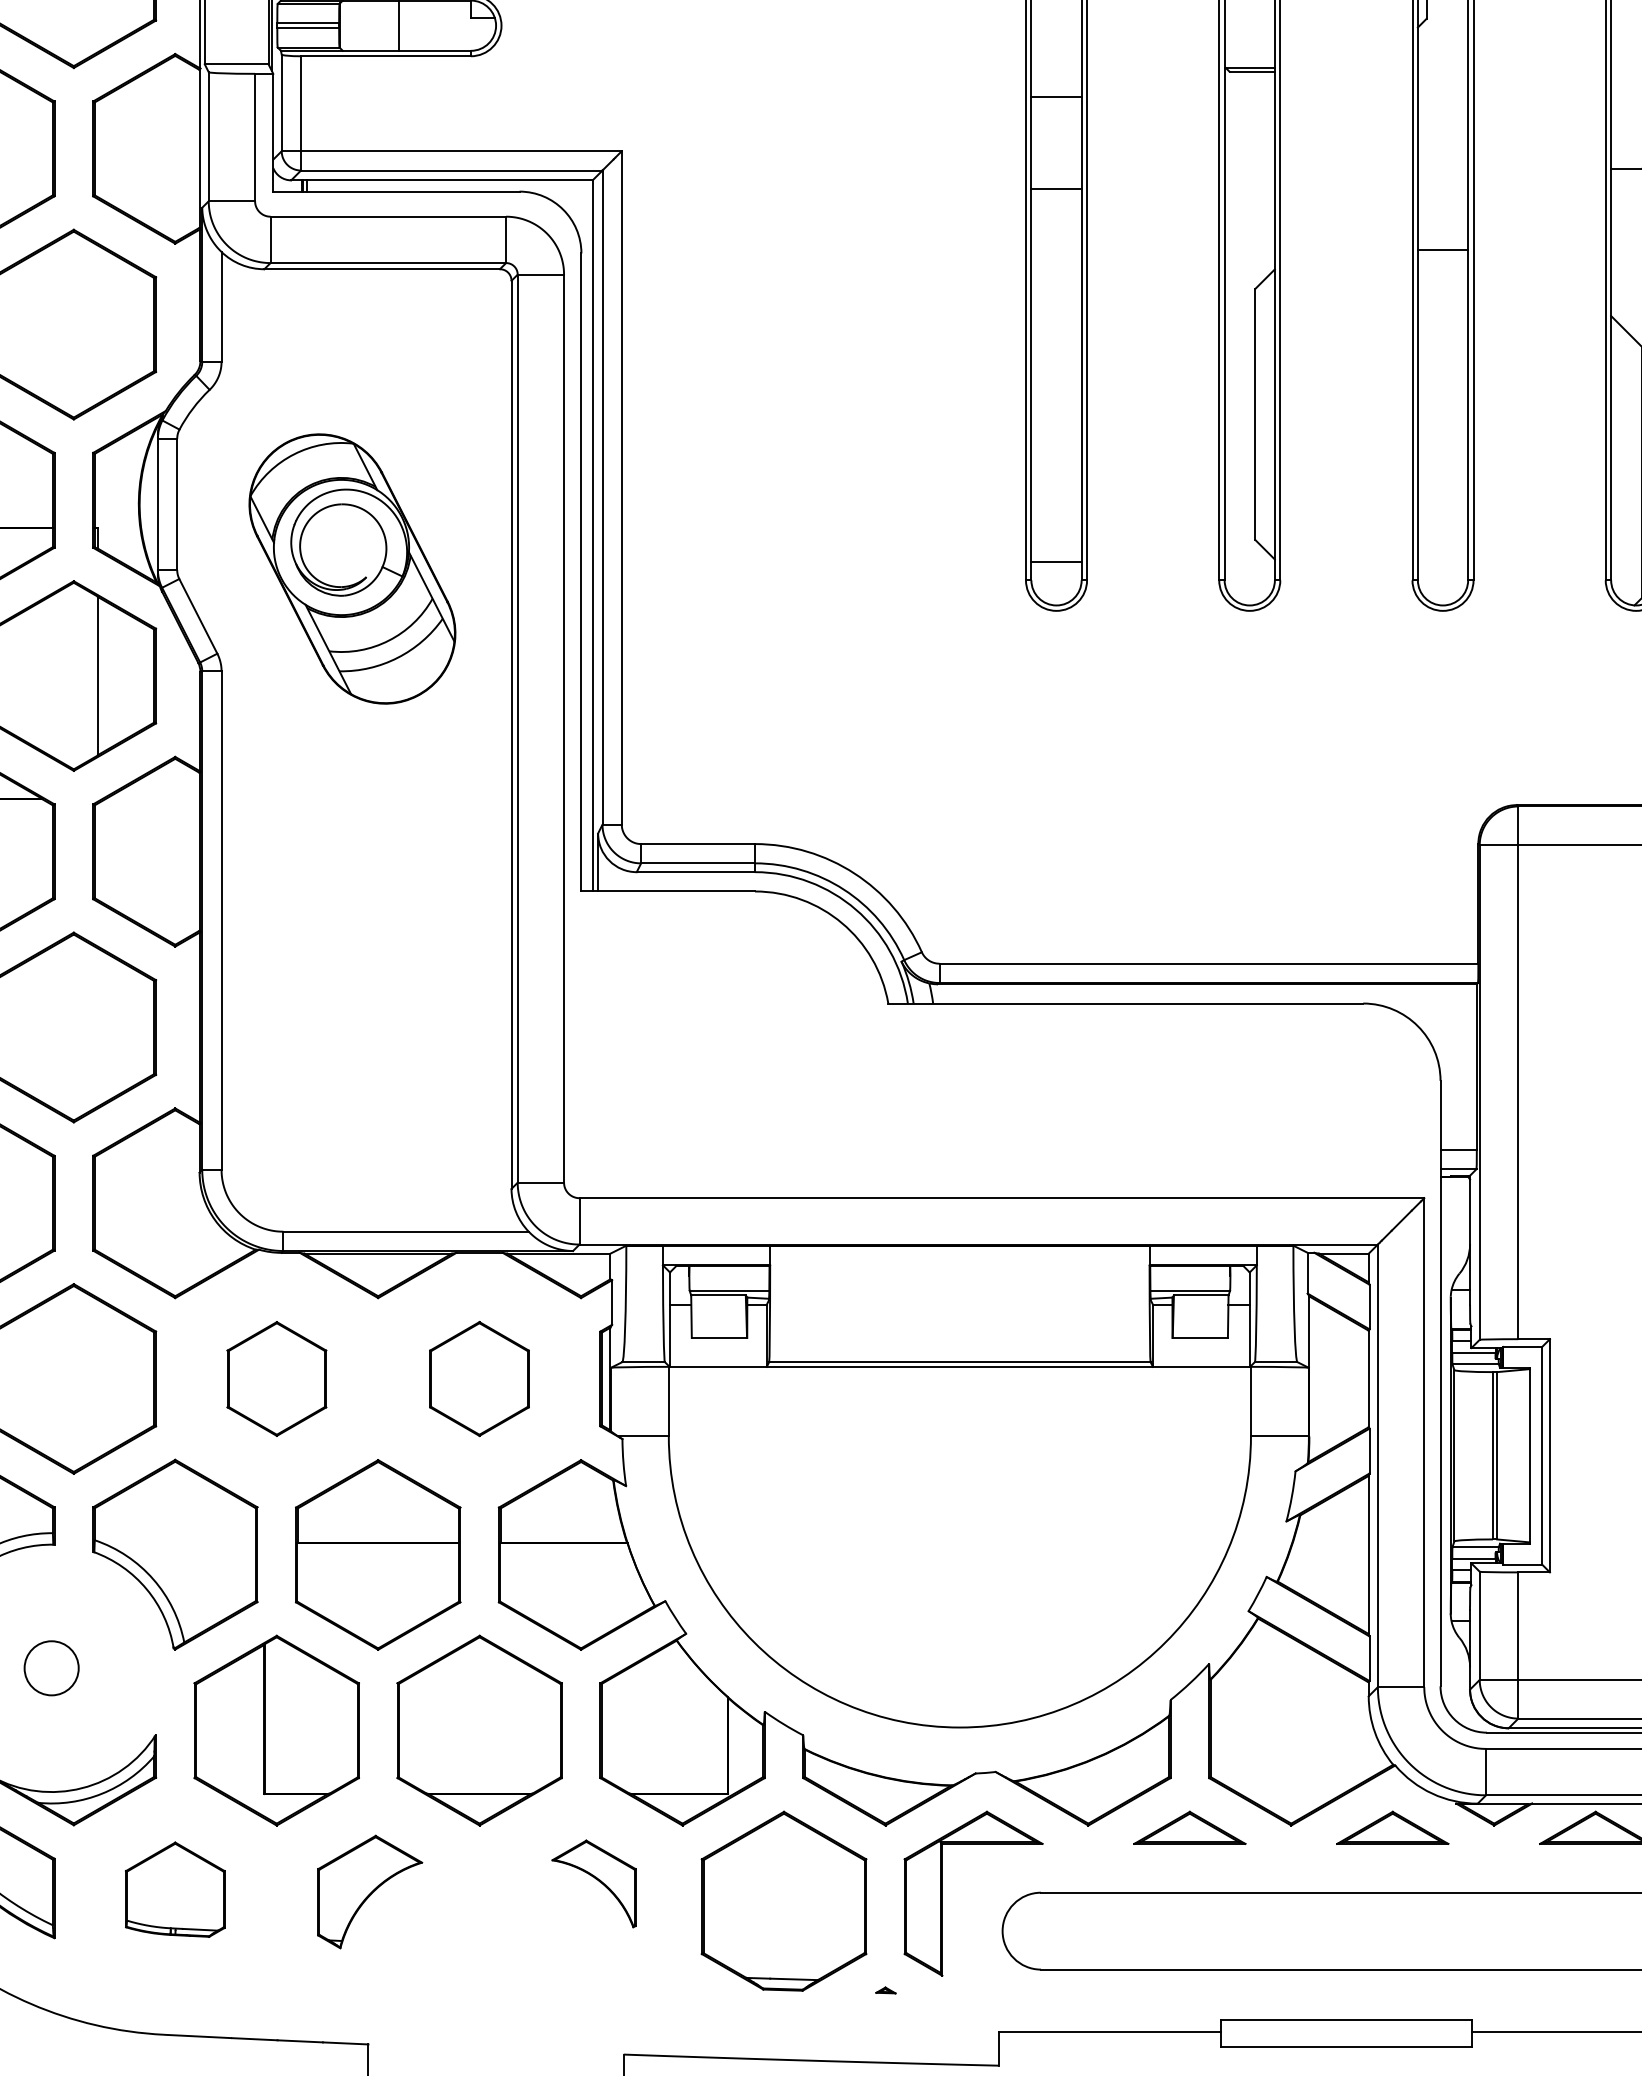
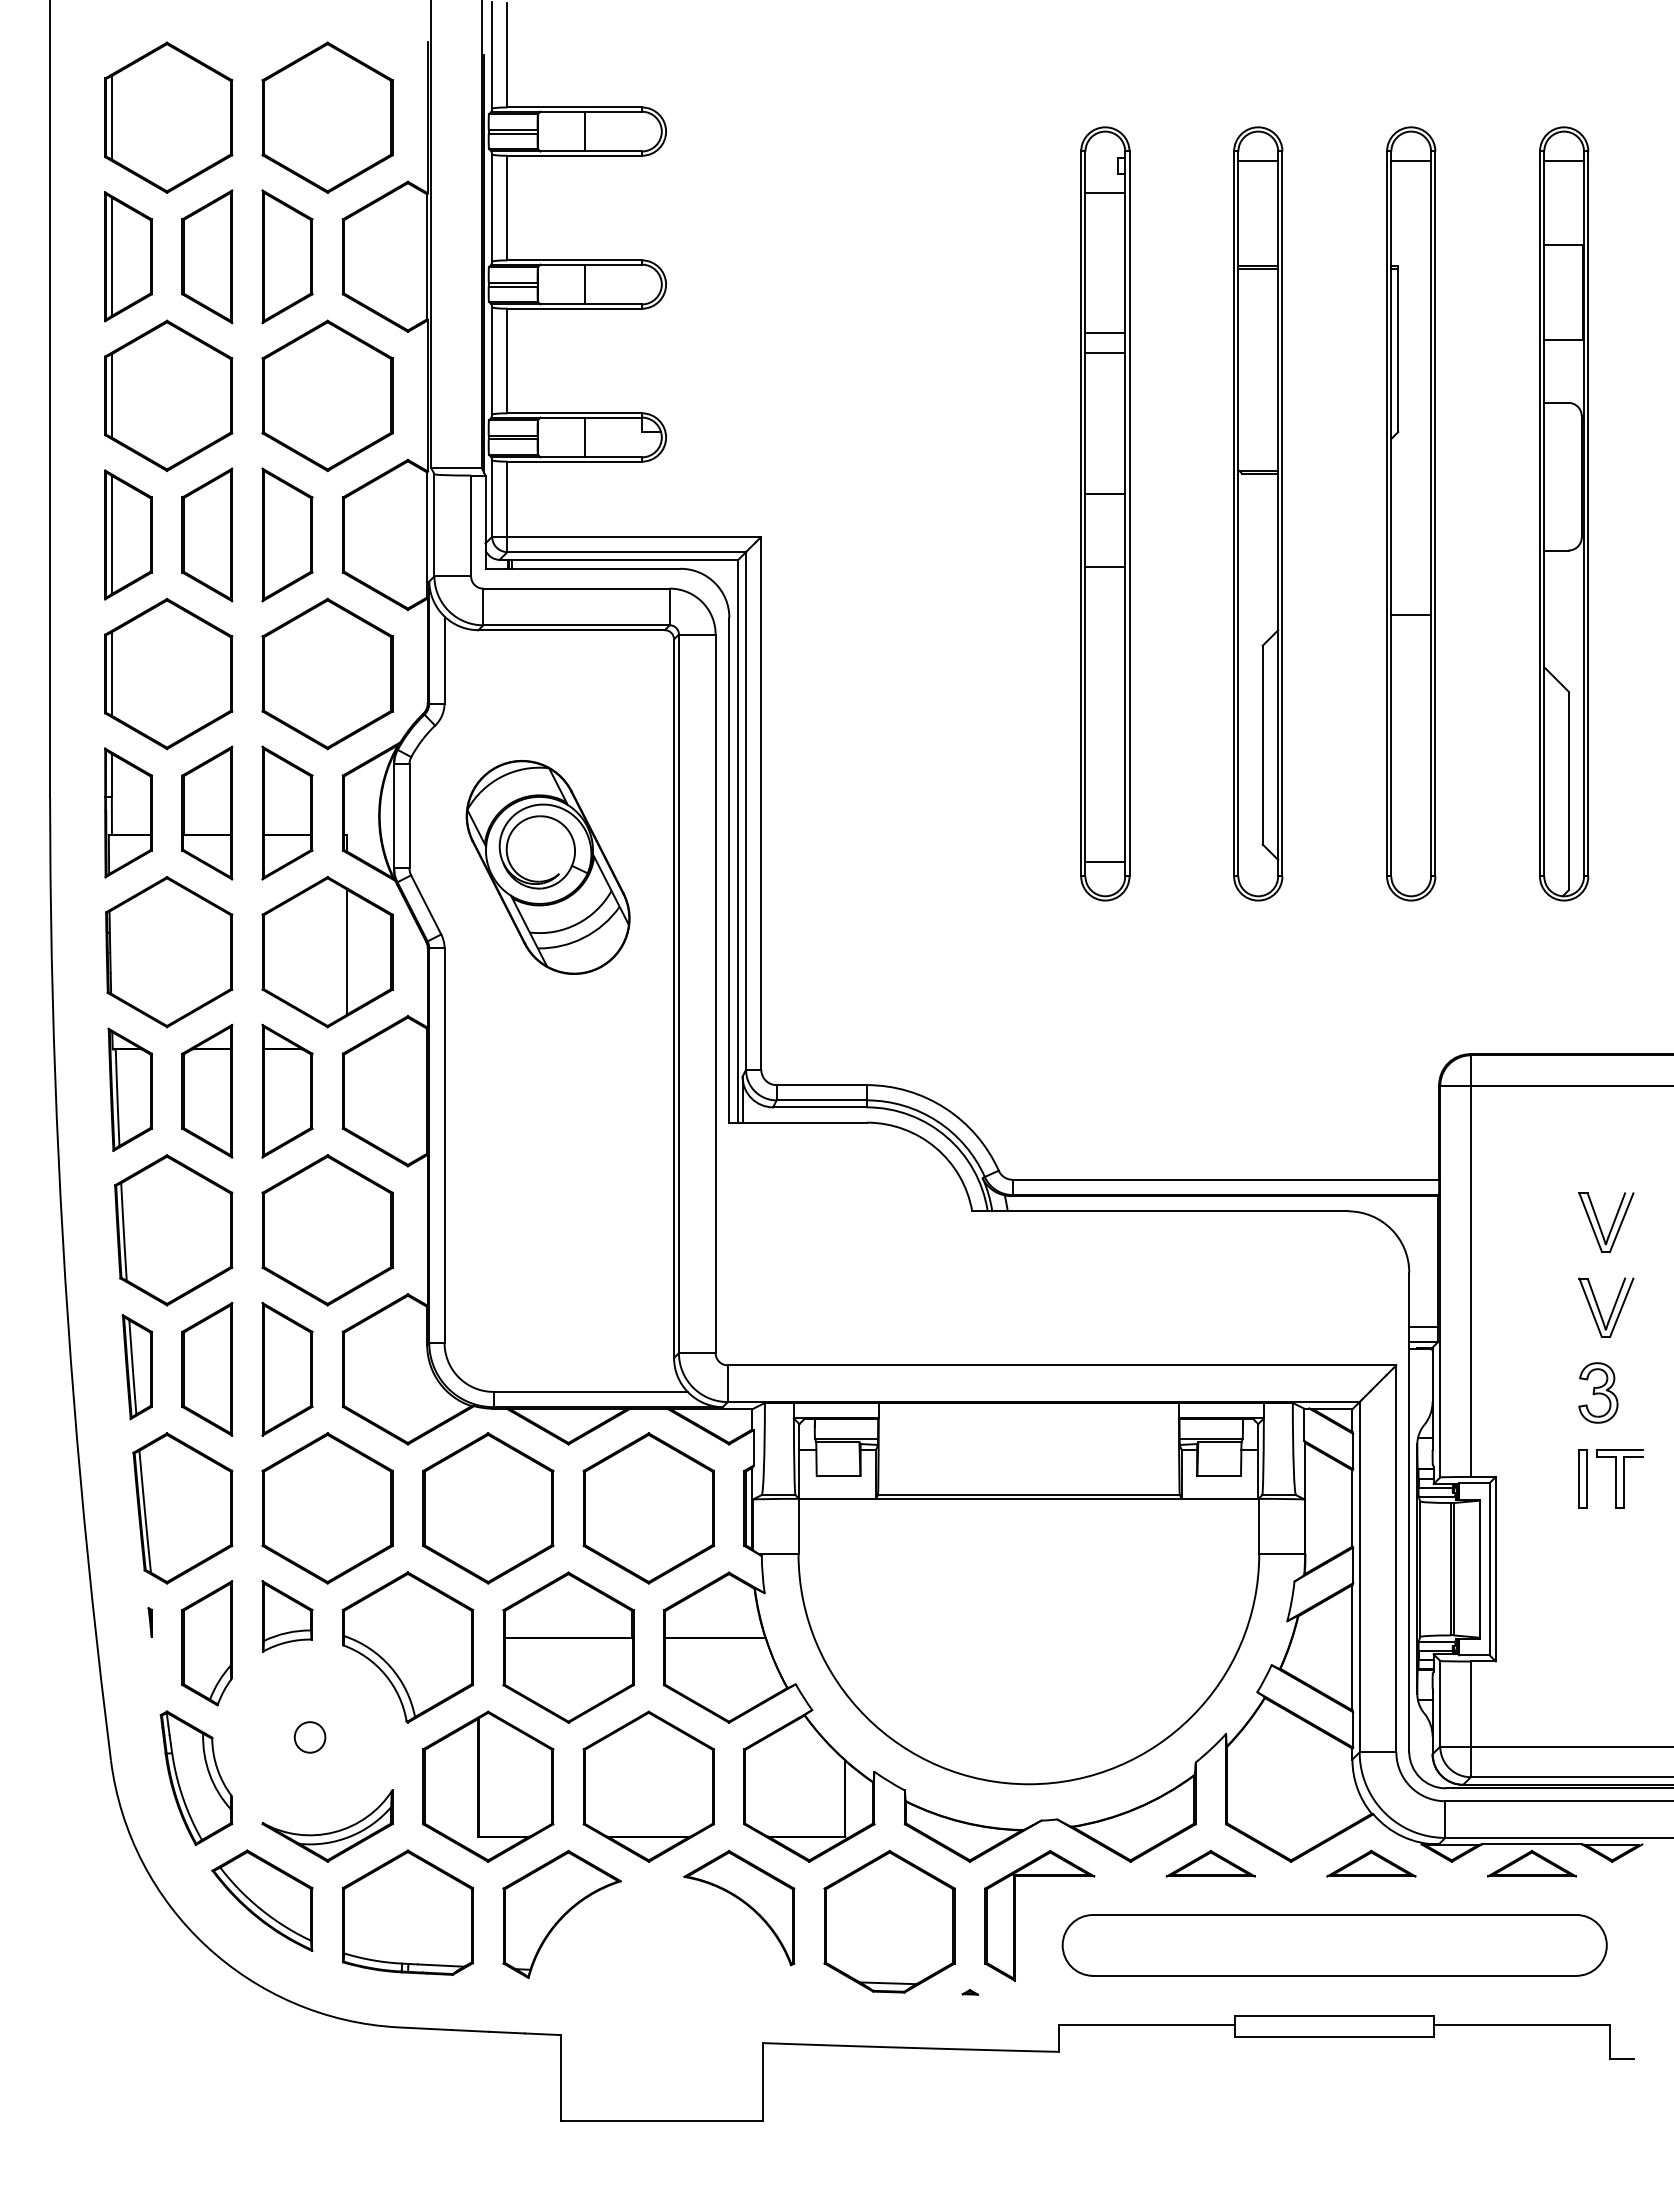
part: (277, 1379) -> (488, 1508), size x1.67
part: (479, 1379) -> (648, 1508), size x1.67
circle: (50, 1668) -> (309, 1737), size x0.71
part: (594, 1883) -> (739, 1907), size x1.67
part: (174, 1889) -> (407, 1912), size x1.67
part: (369, 1892) -> (561, 1914), size x1.43

